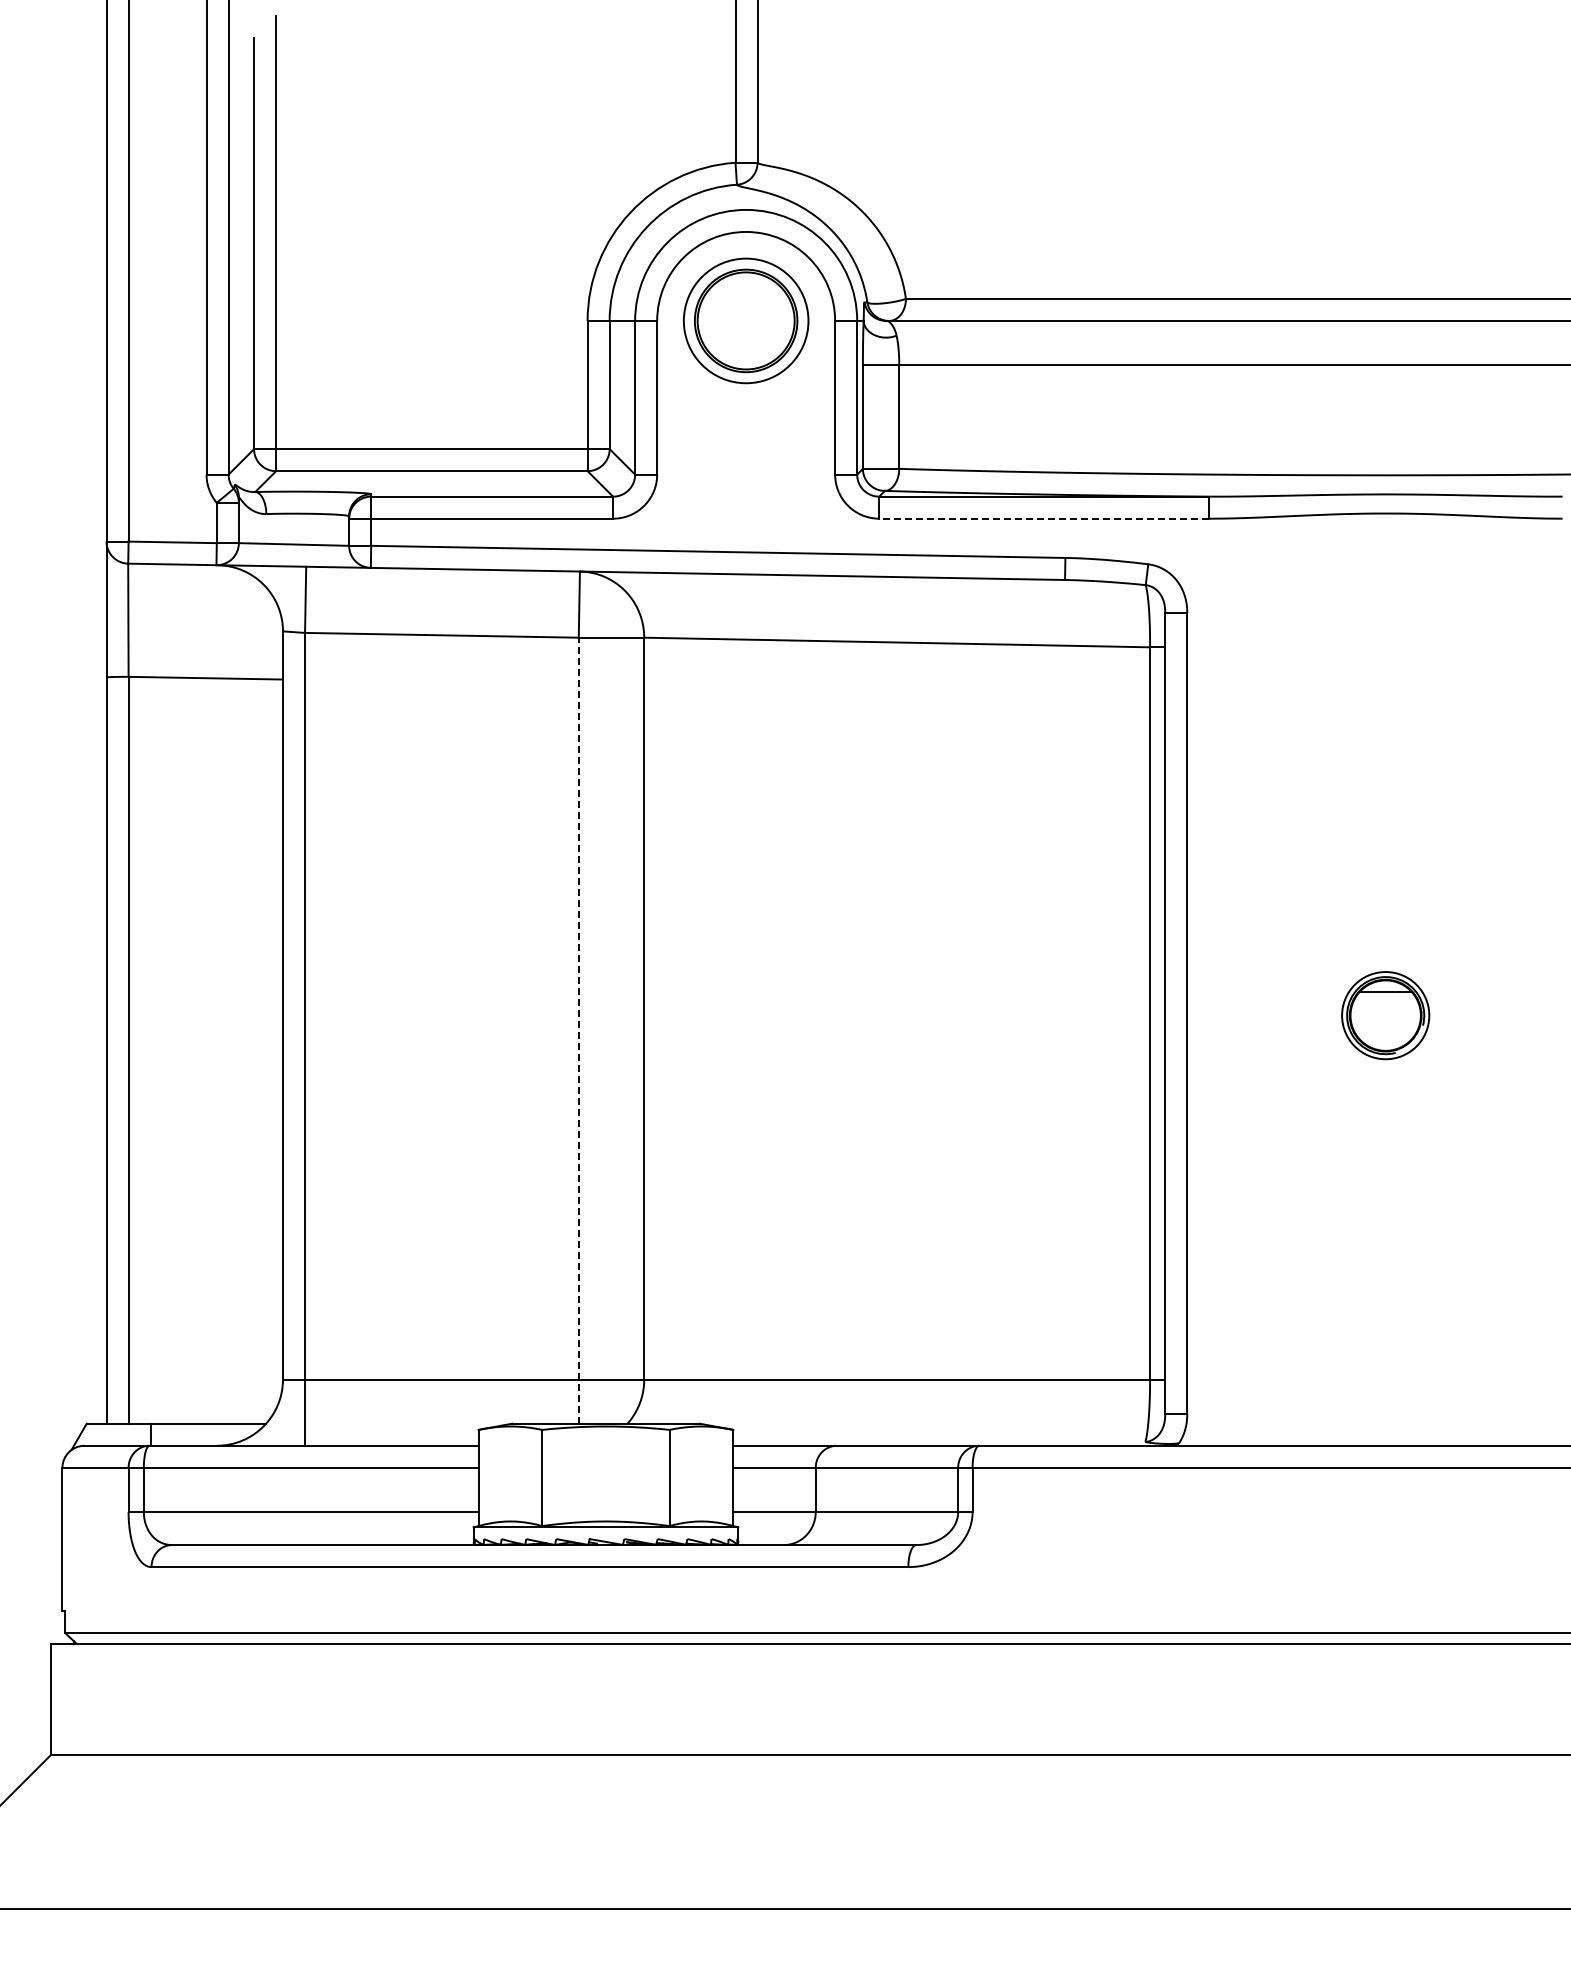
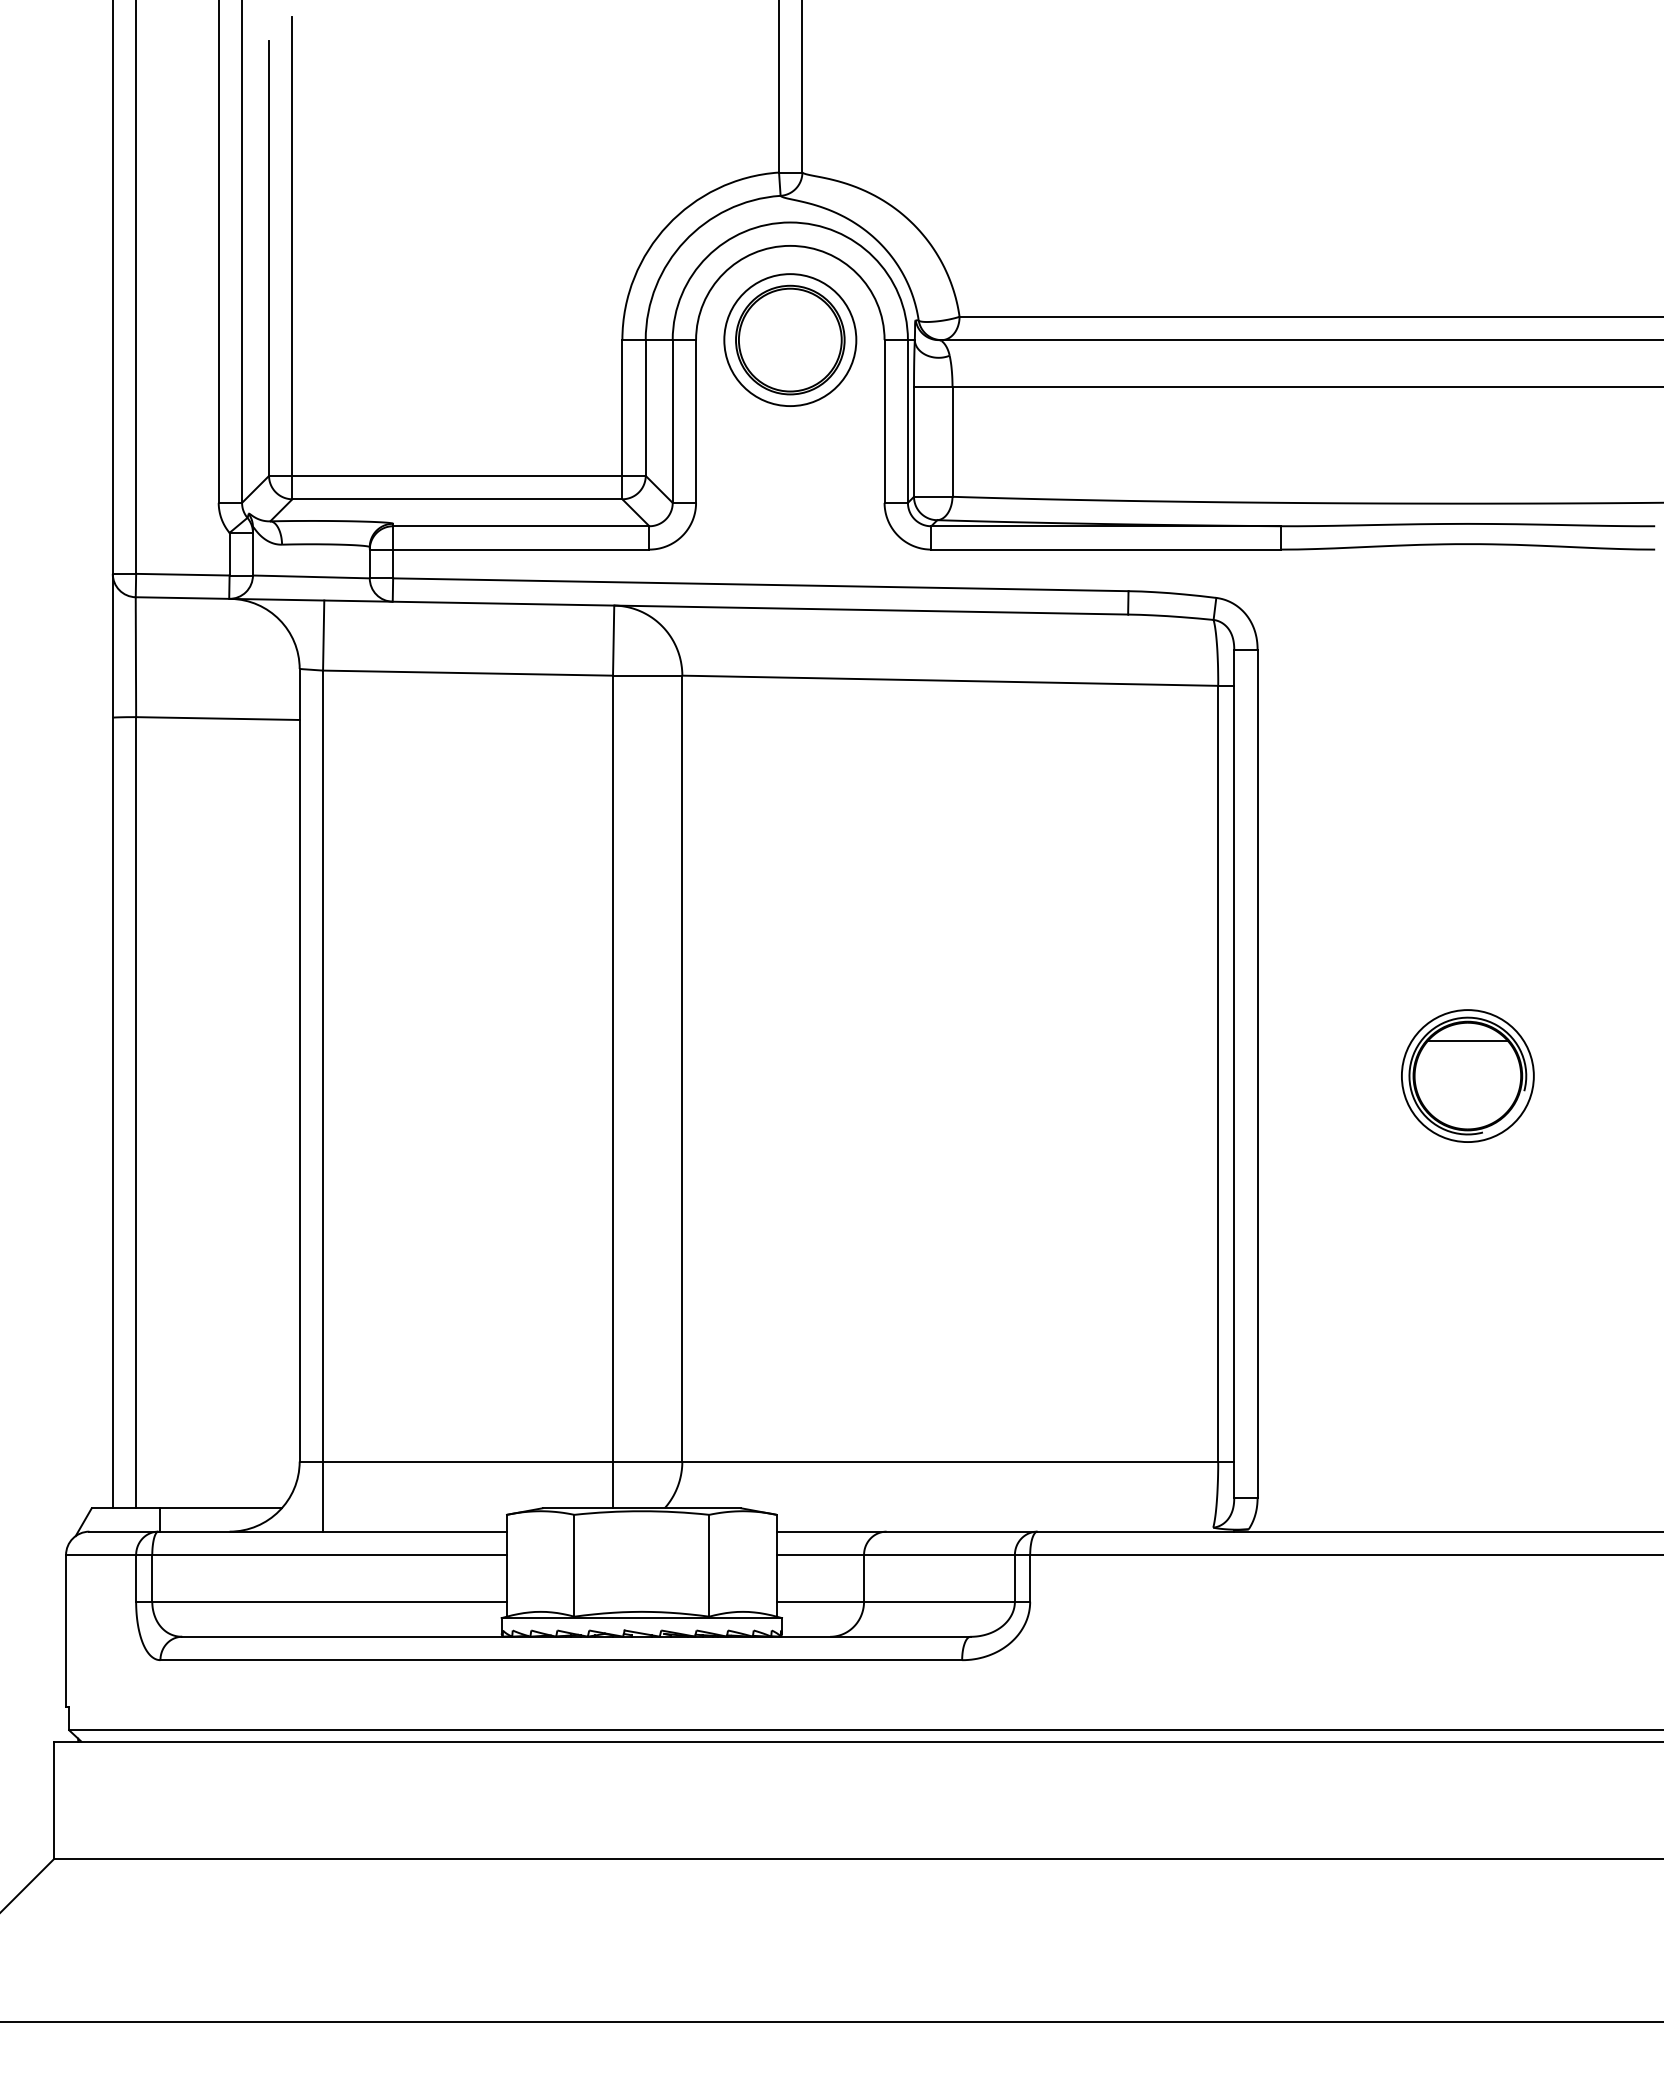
line: (1044, 518) -> (1106, 549), dashed -> solid
part: (1385, 1015) -> (1467, 1075), size x1.43
line: (578, 1030) -> (612, 1091), dashed -> solid

